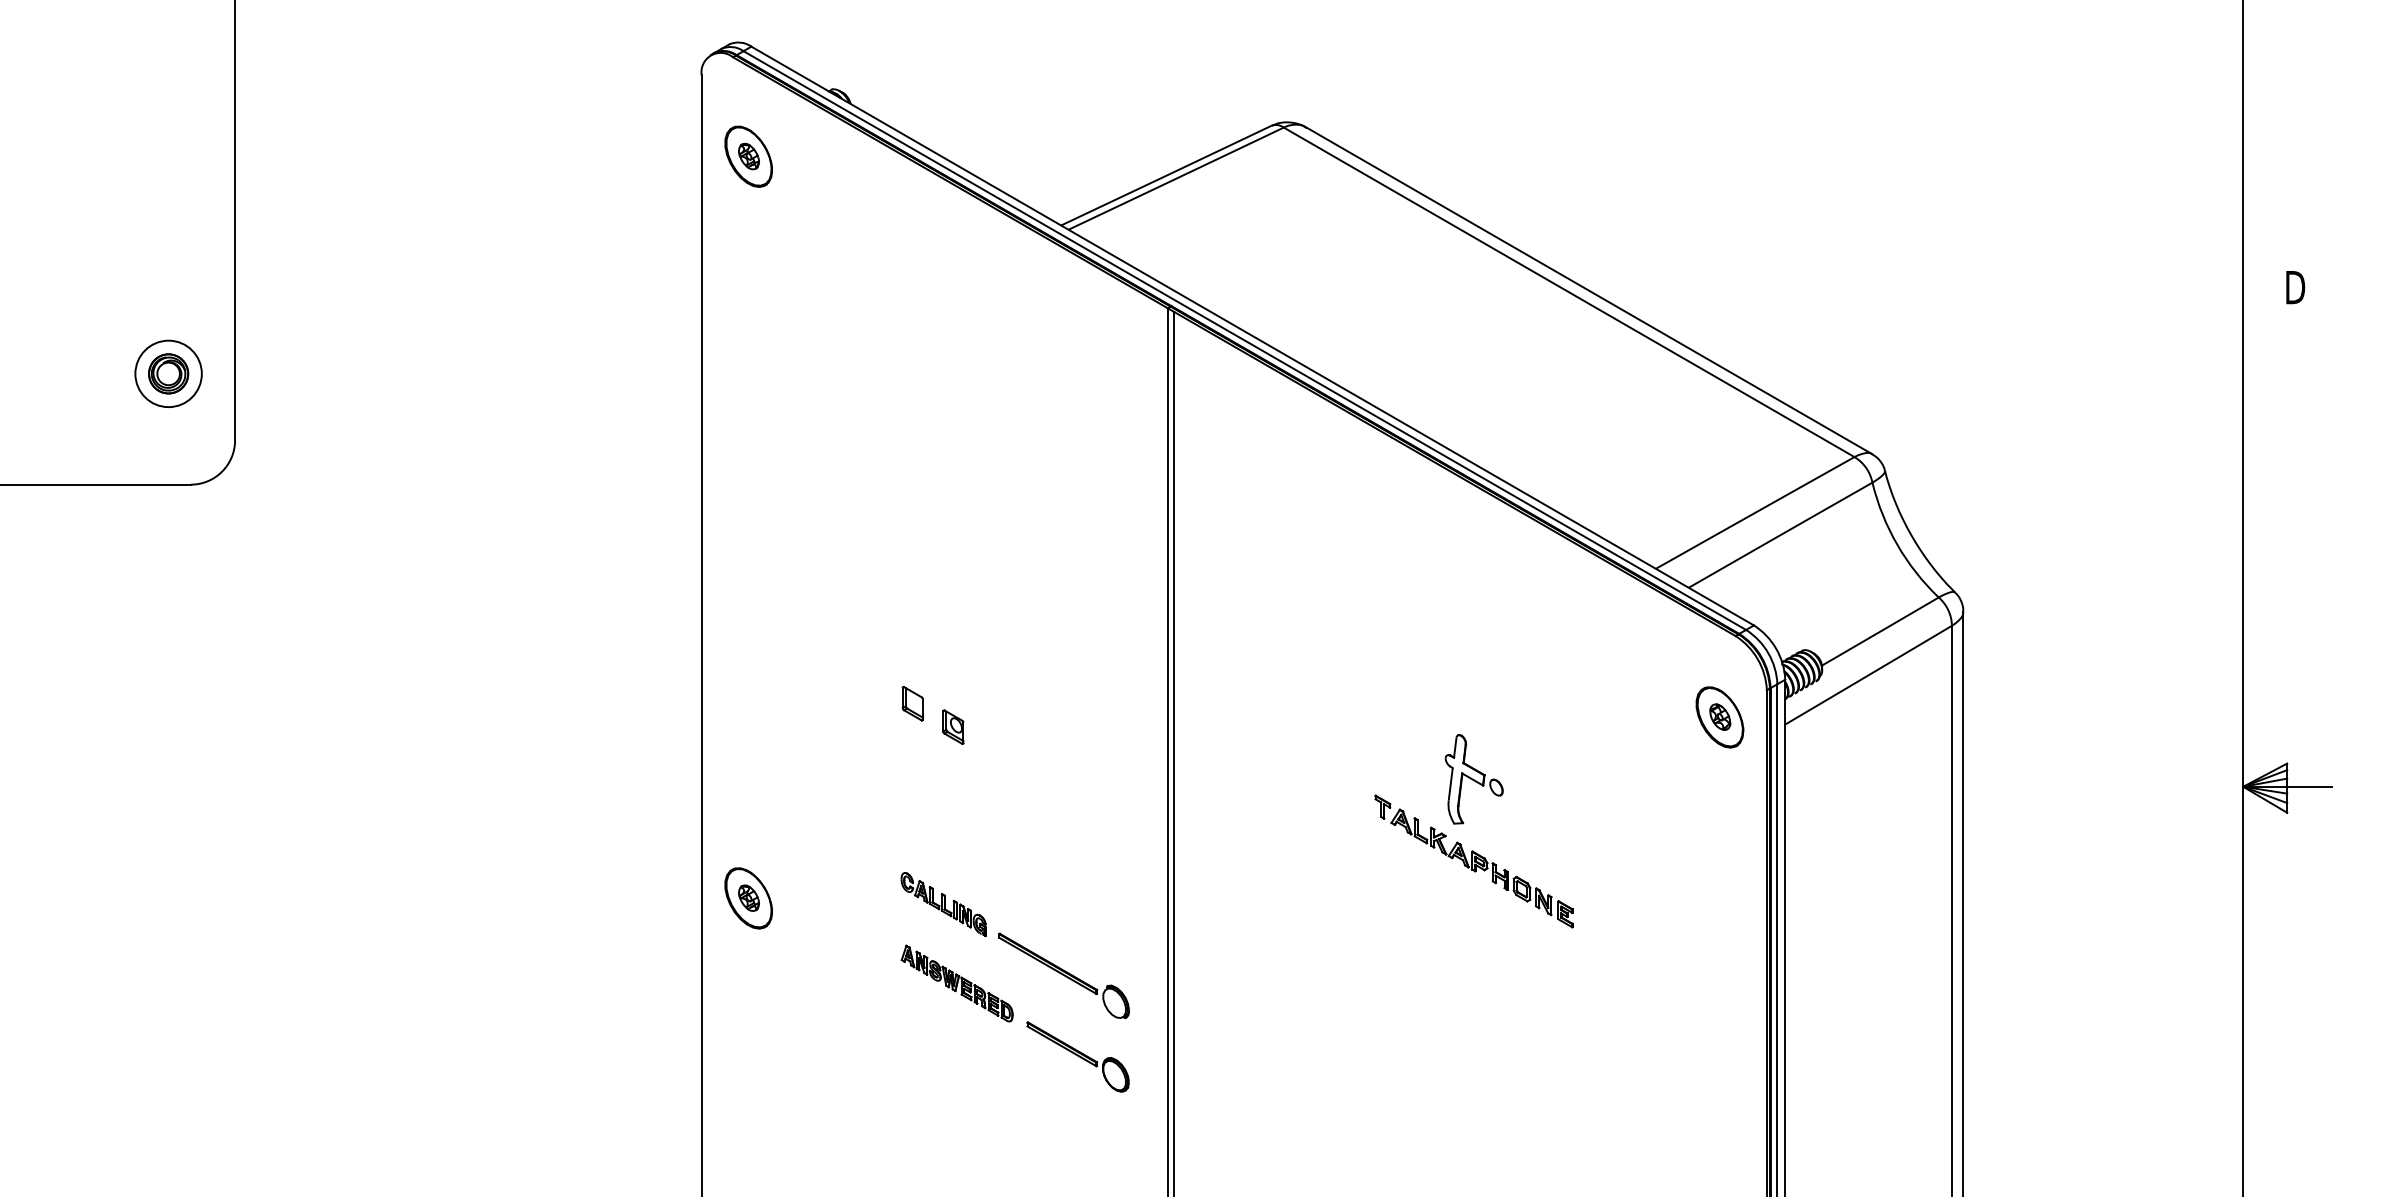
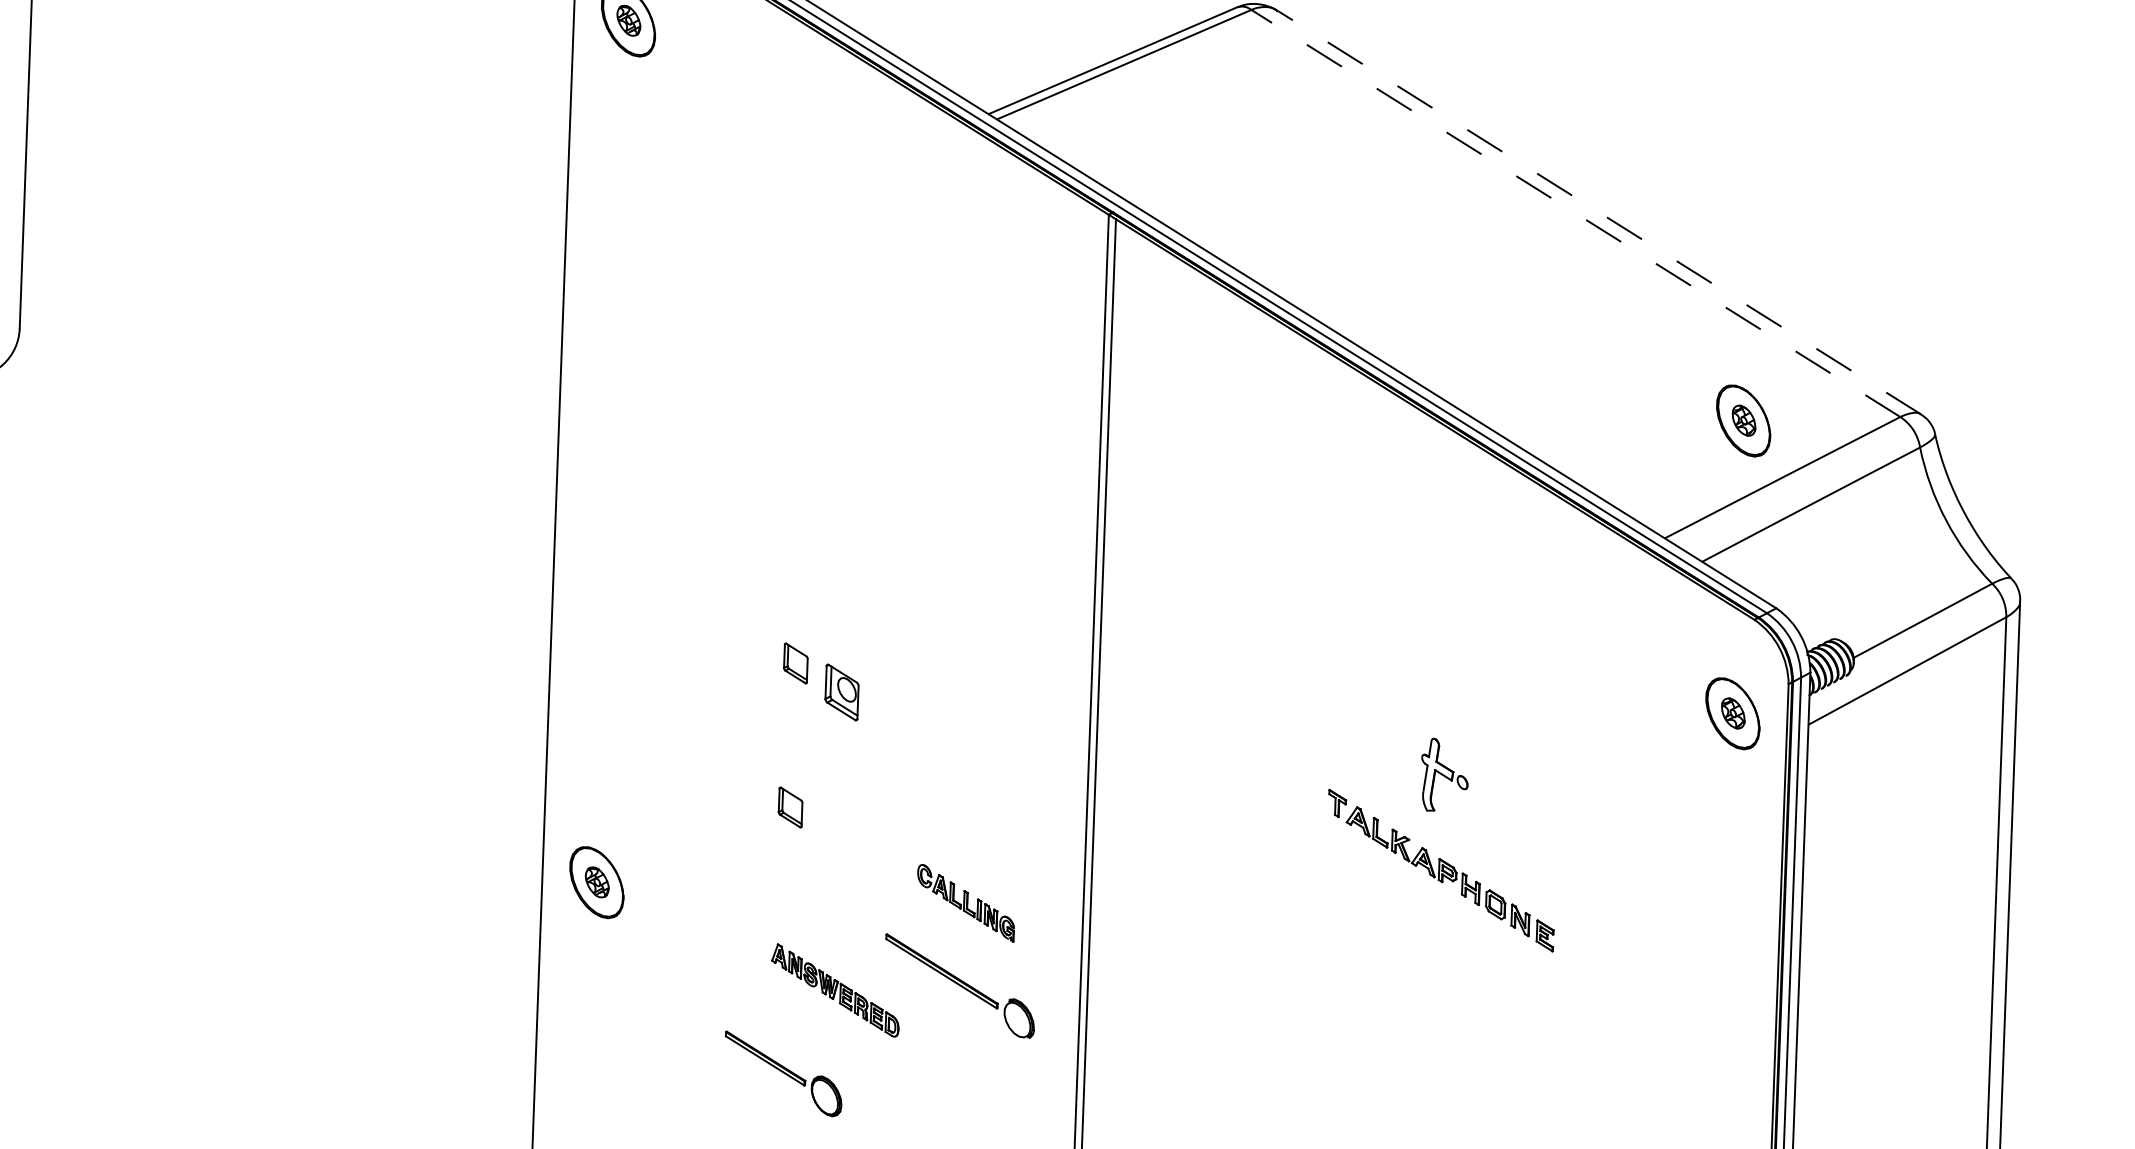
line: (1589, 290) -> (1599, 212), solid -> dashed
line: (1568, 292) -> (1575, 213), solid -> dashed
part: (1719, 465) -> (1743, 421), added
part: (953, 726) -> (842, 691), size x1.4
part: (1473, 779) -> (1443, 775), size x0.7
part: (912, 827) -> (790, 807), added
part: (943, 904) -> (965, 903), moved
part: (1077, 1056) -> (782, 1073), moved

